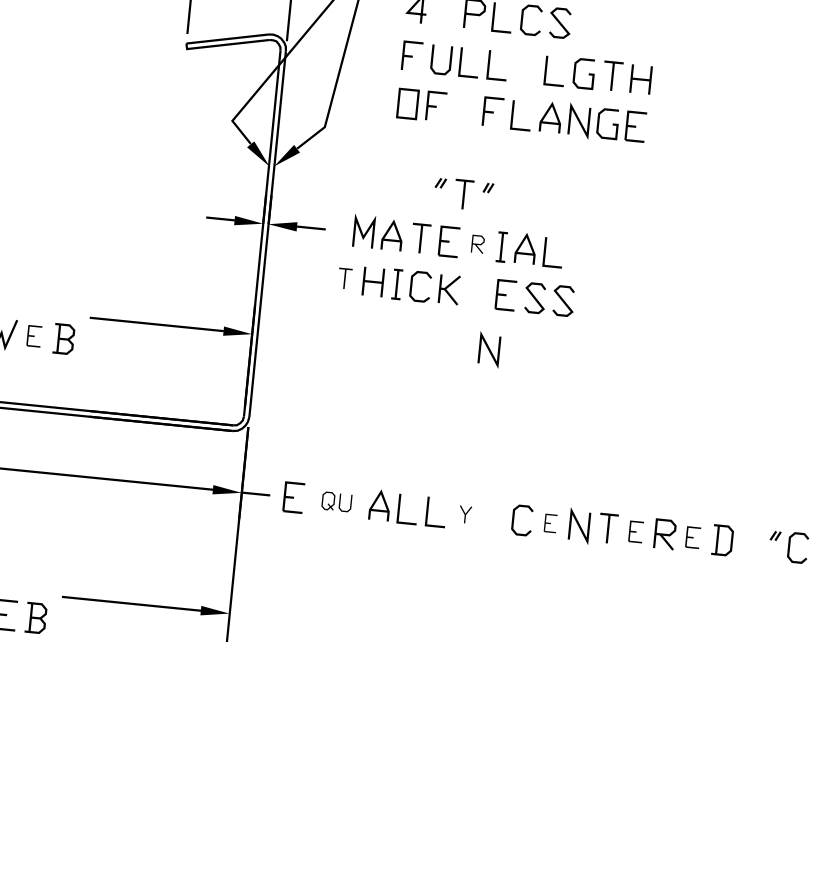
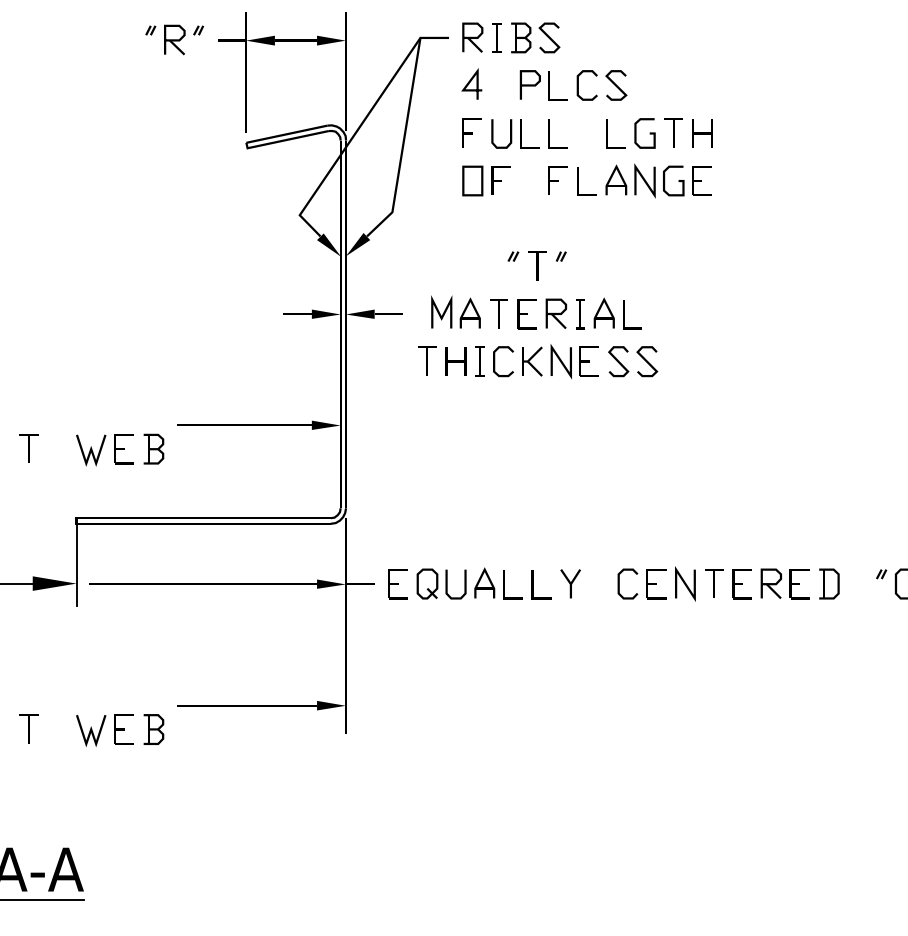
part: (478, 244) -> (556, 313), size x1.67
part: (345, 278) -> (427, 360), size x1.43
part: (33, 336) -> (123, 449), size x1.43
line: (488, 349) -> (560, 361), moved
part: (336, 501) -> (441, 583), size x1.67
part: (465, 514) -> (570, 583), size x1.67
part: (550, 523) -> (656, 584), size x1.67
part: (635, 532) -> (741, 584), size x1.43
part: (692, 537) -> (799, 584), size x1.43

